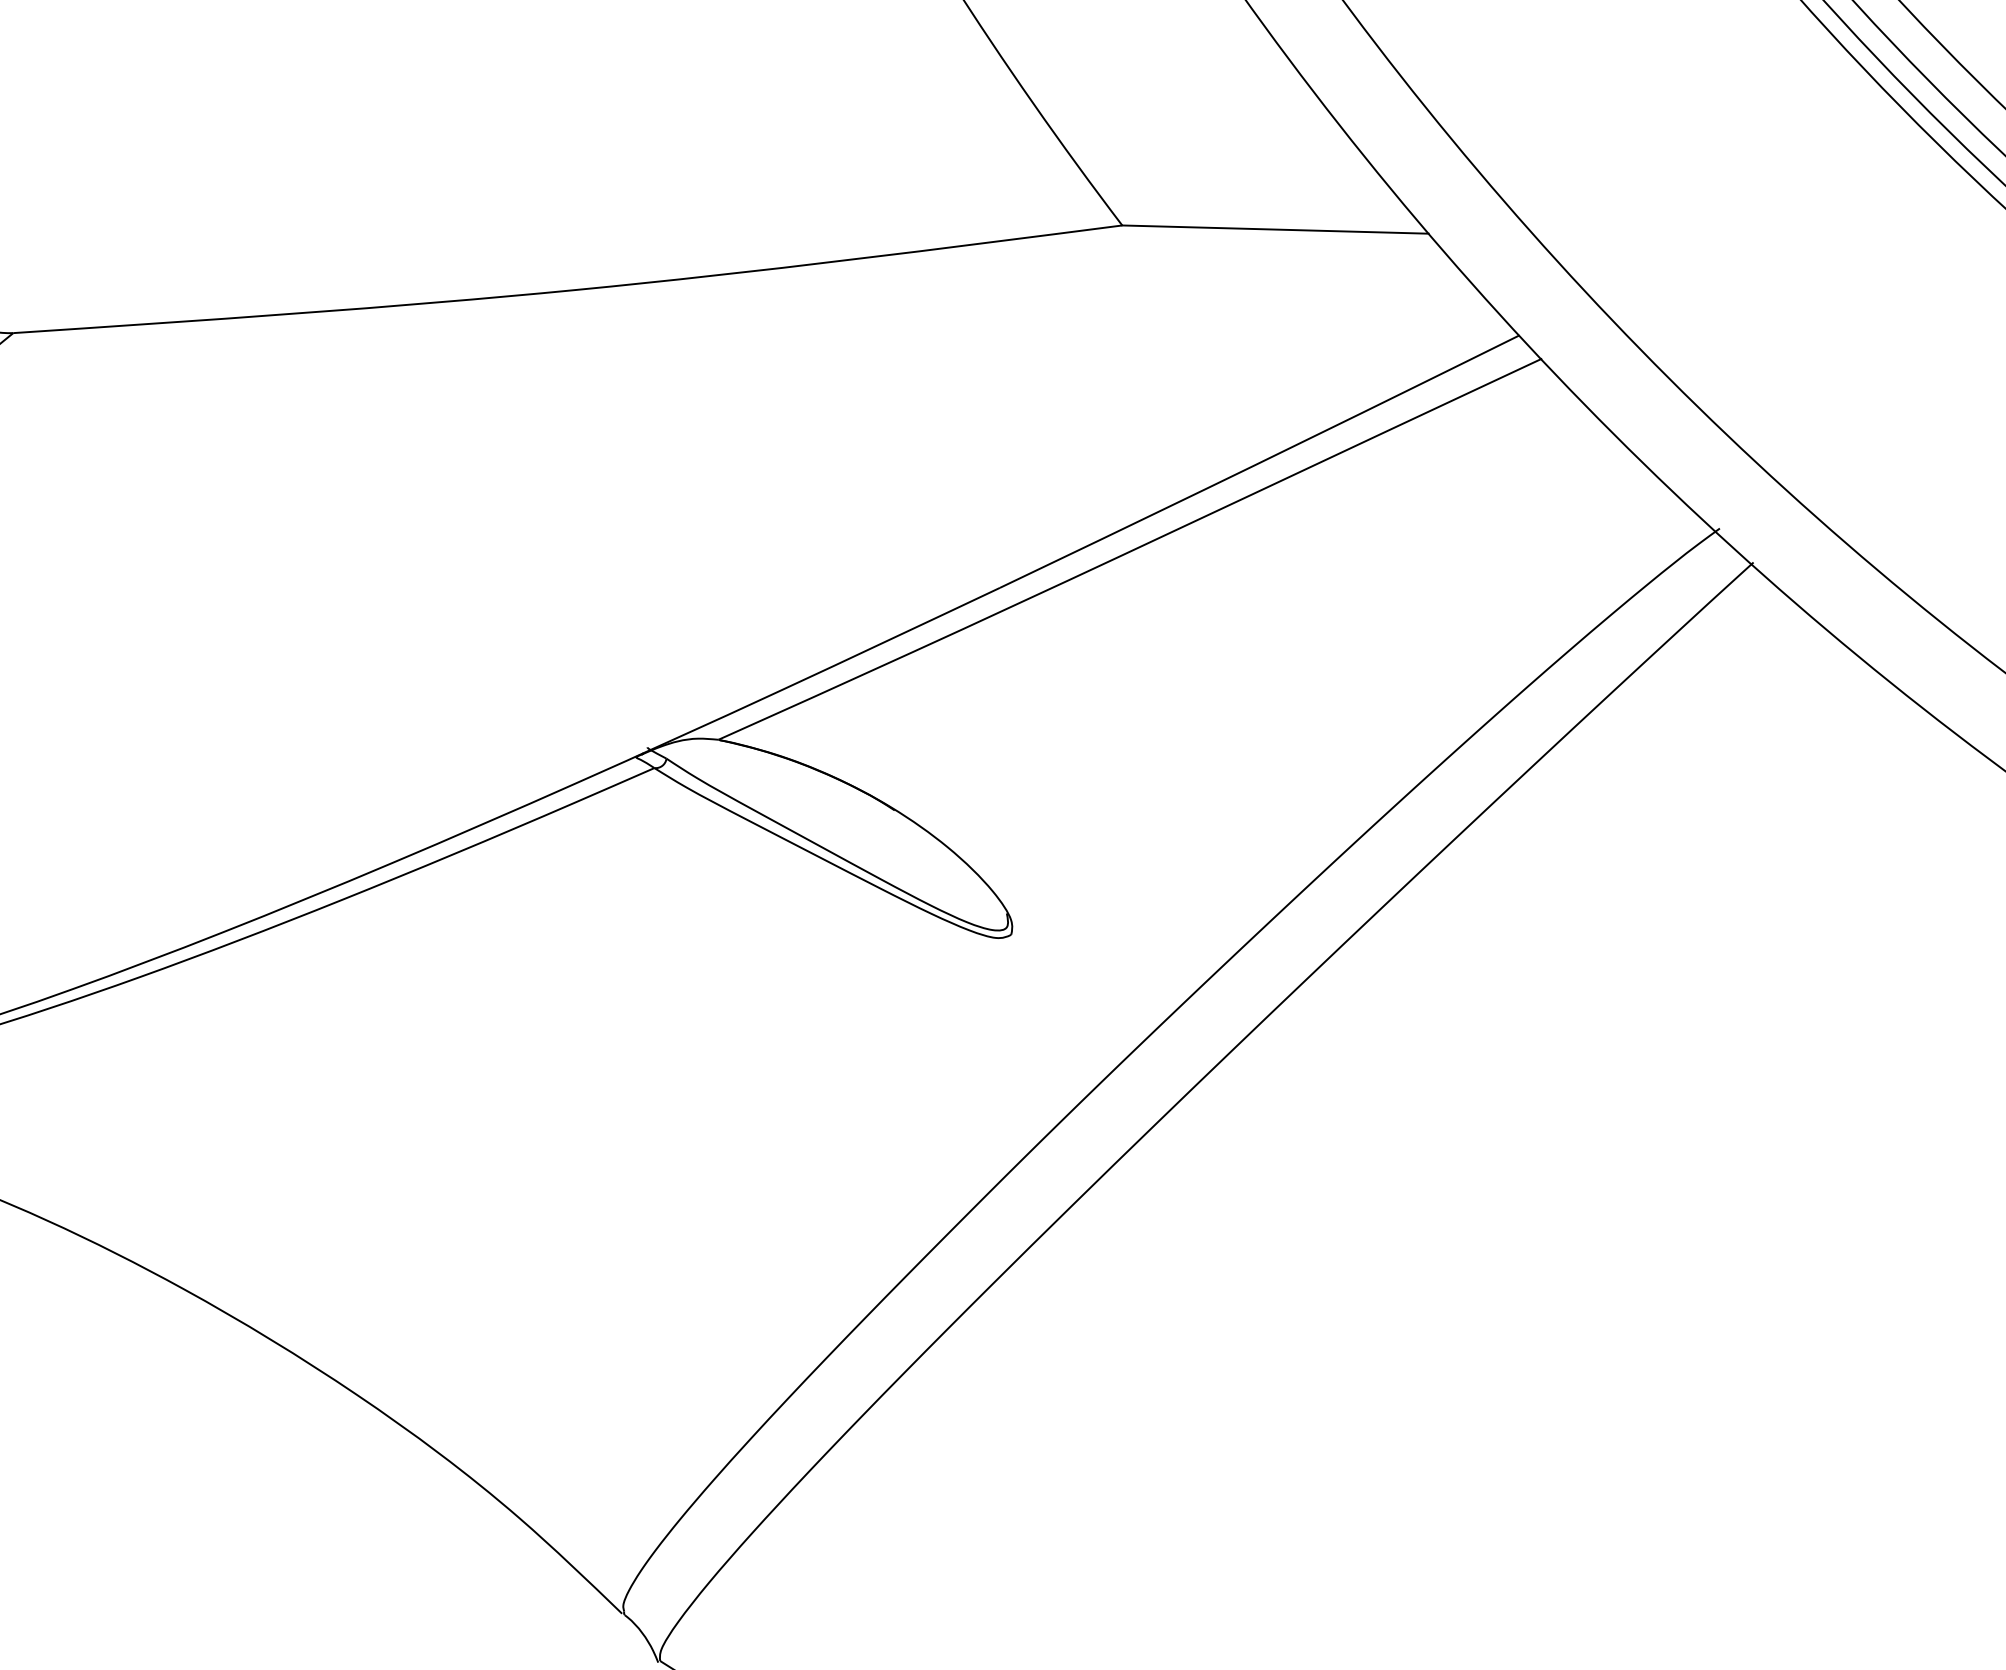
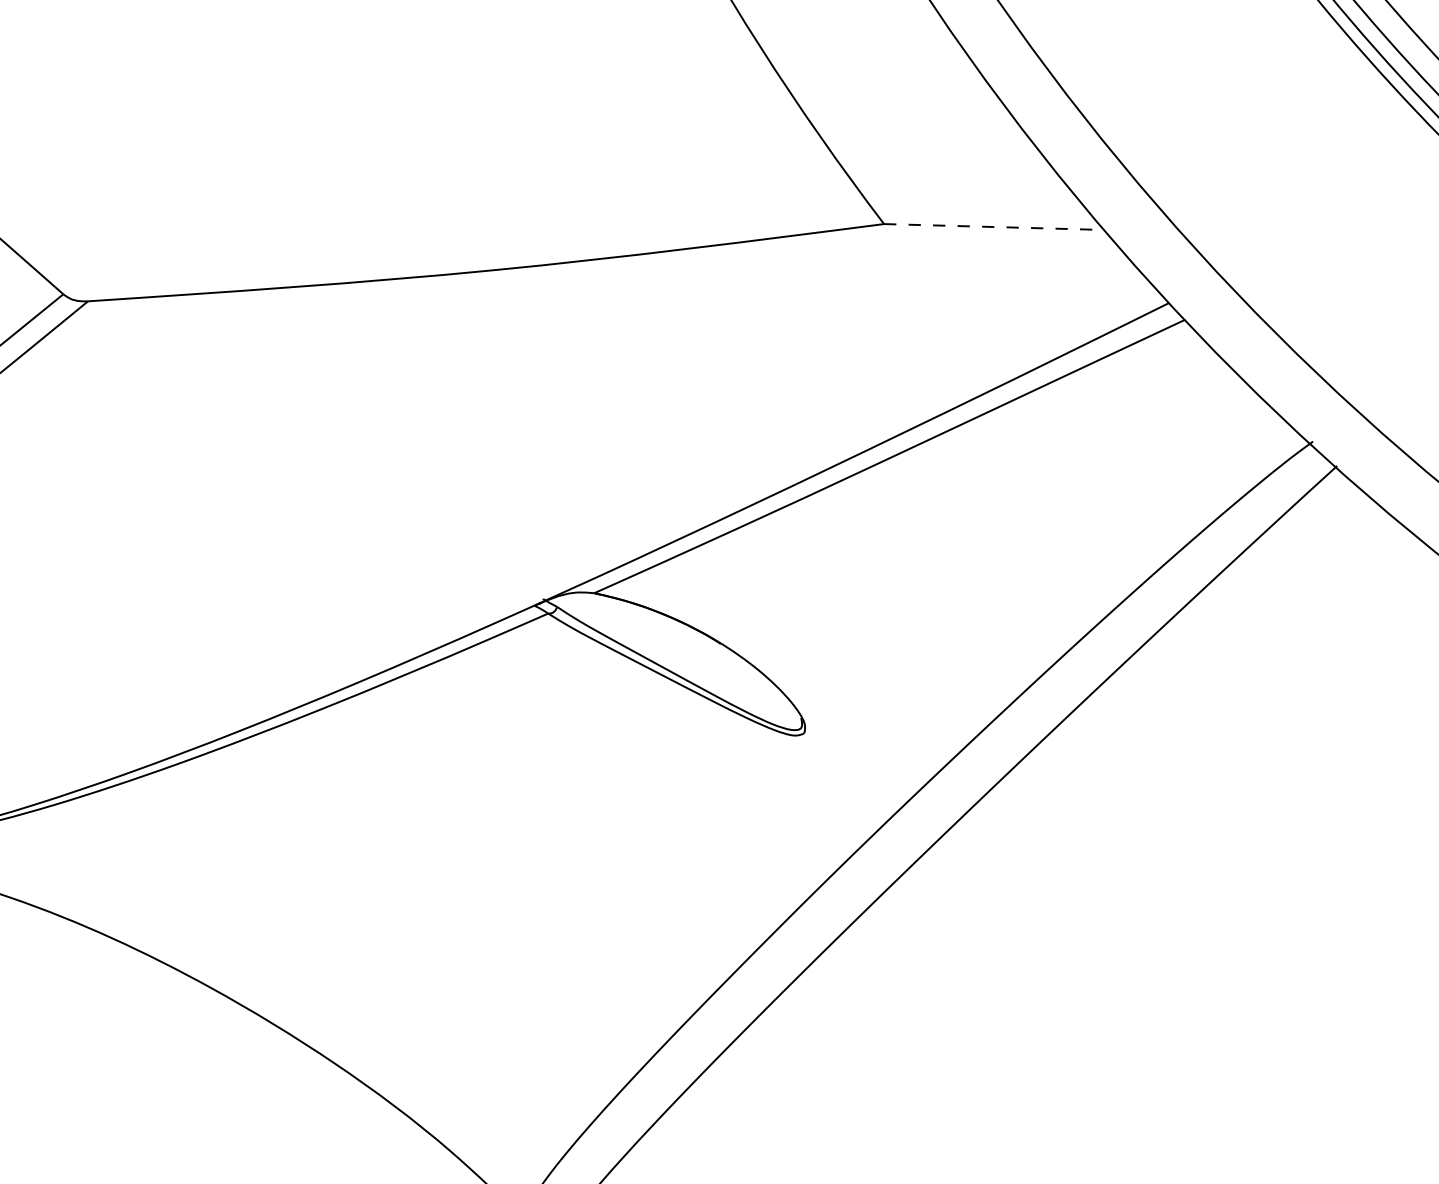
line: (1275, 229) -> (994, 226), solid -> dashed

